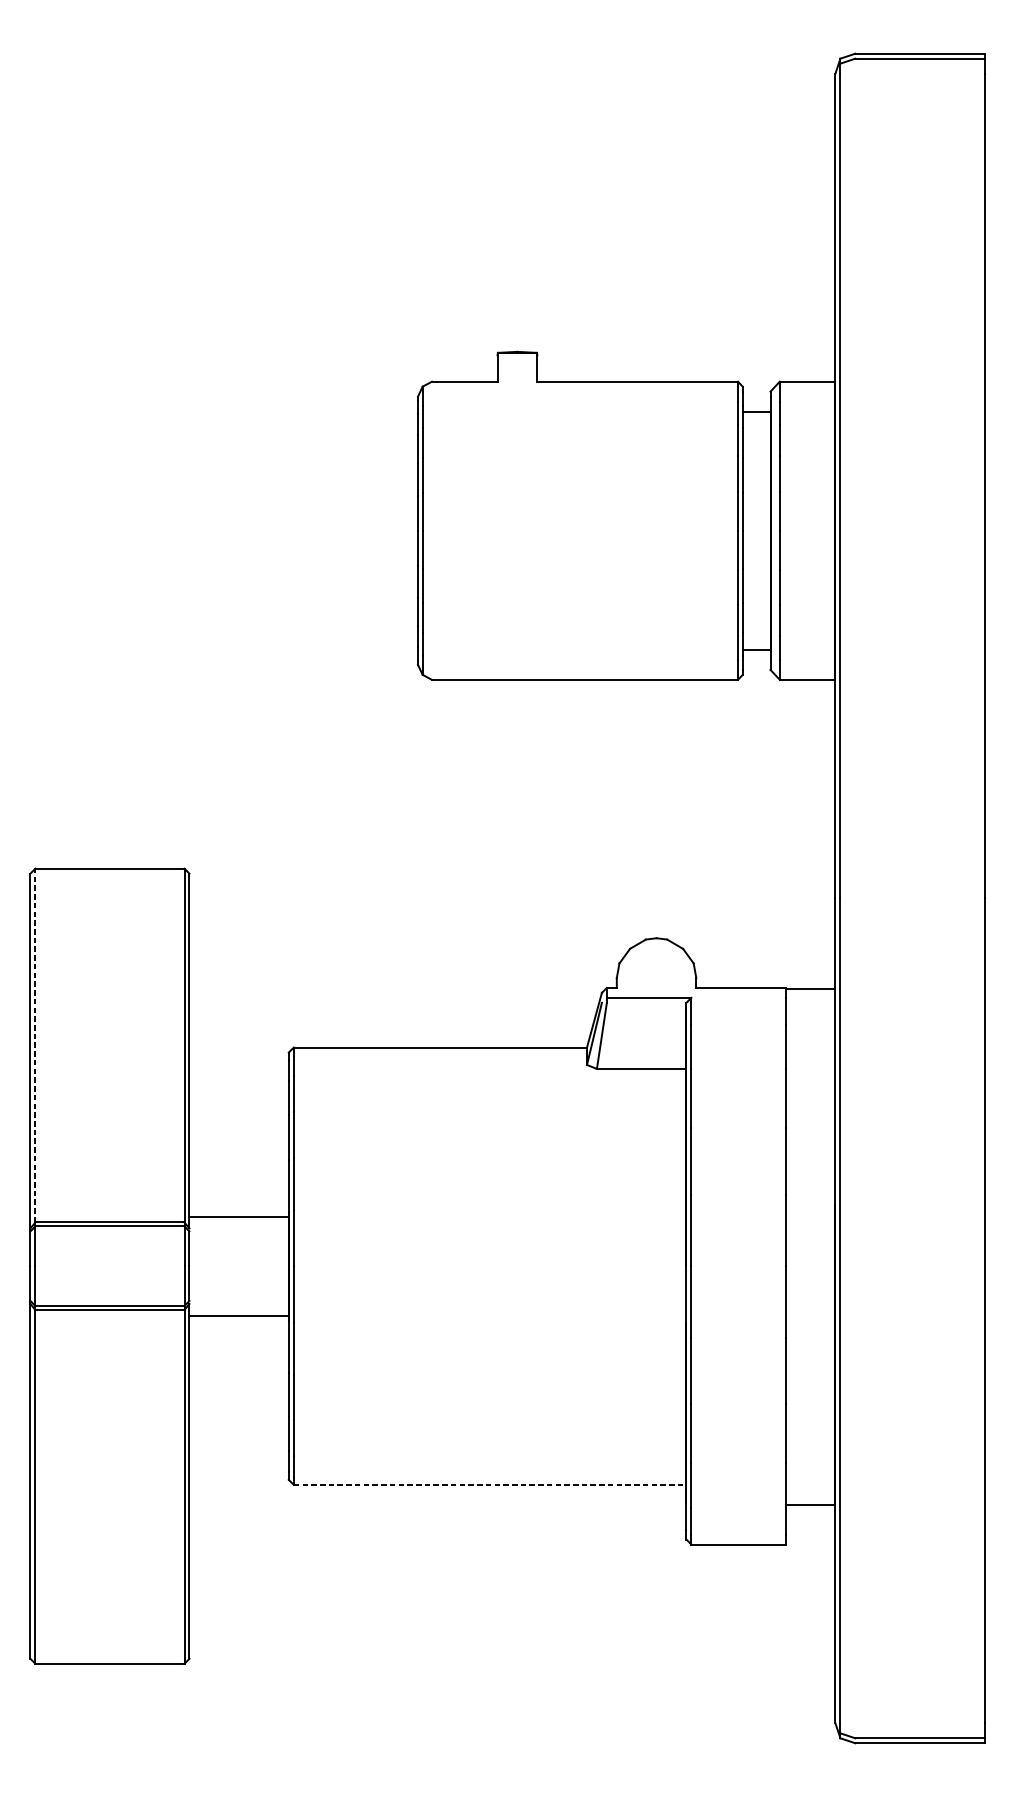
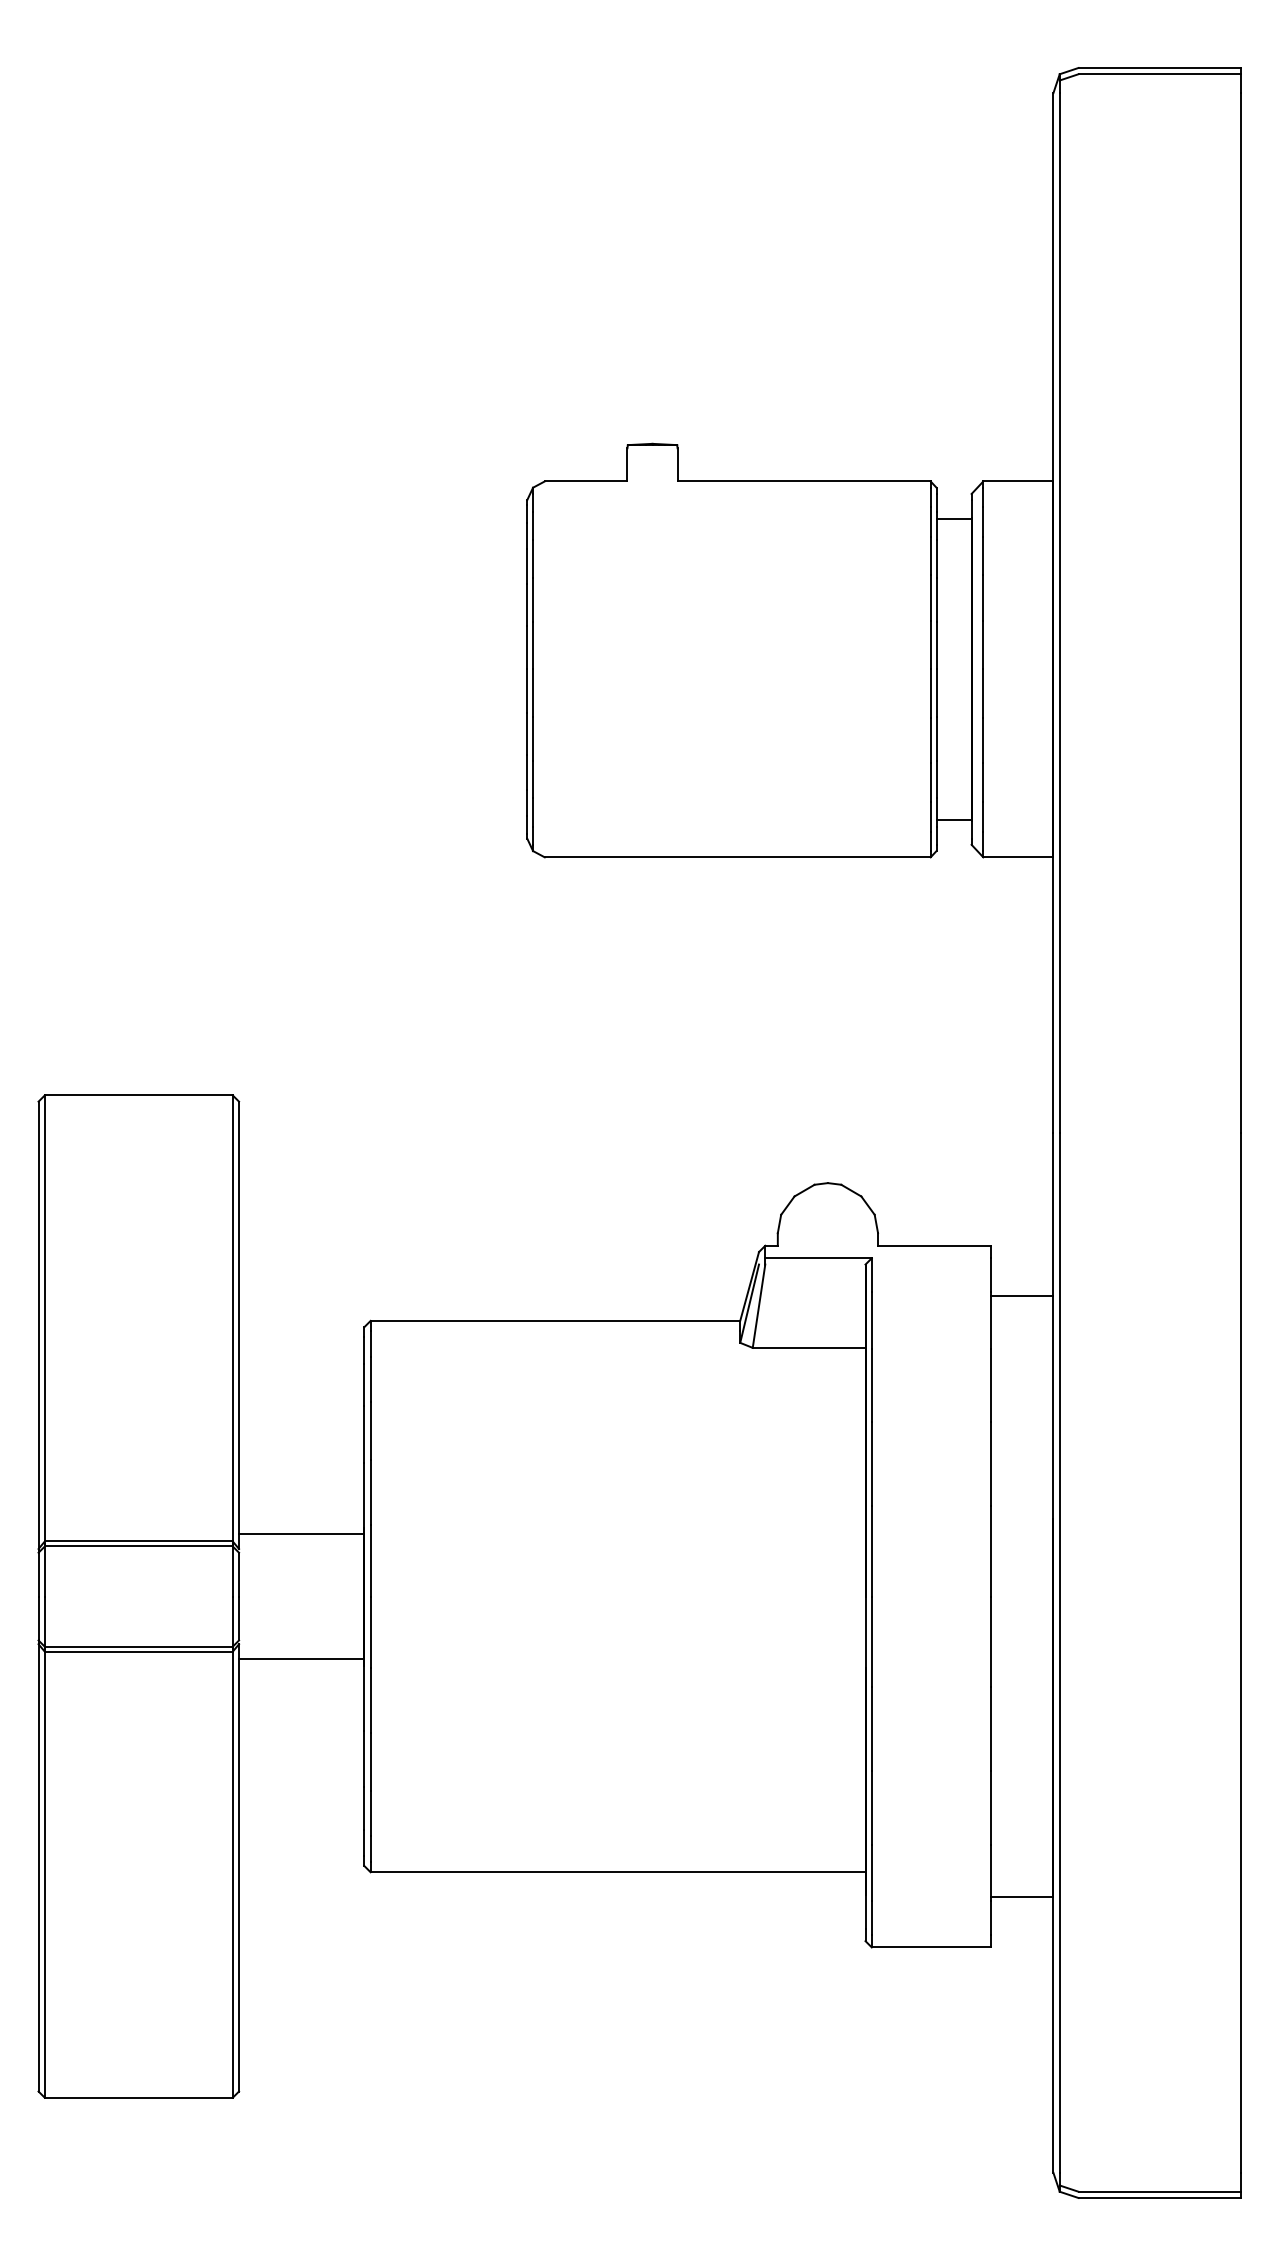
line: (810, 988) -> (1021, 1295), moved
line: (35, 1044) -> (44, 1317), dashed -> solid
line: (490, 1485) -> (618, 1872), dashed -> solid

